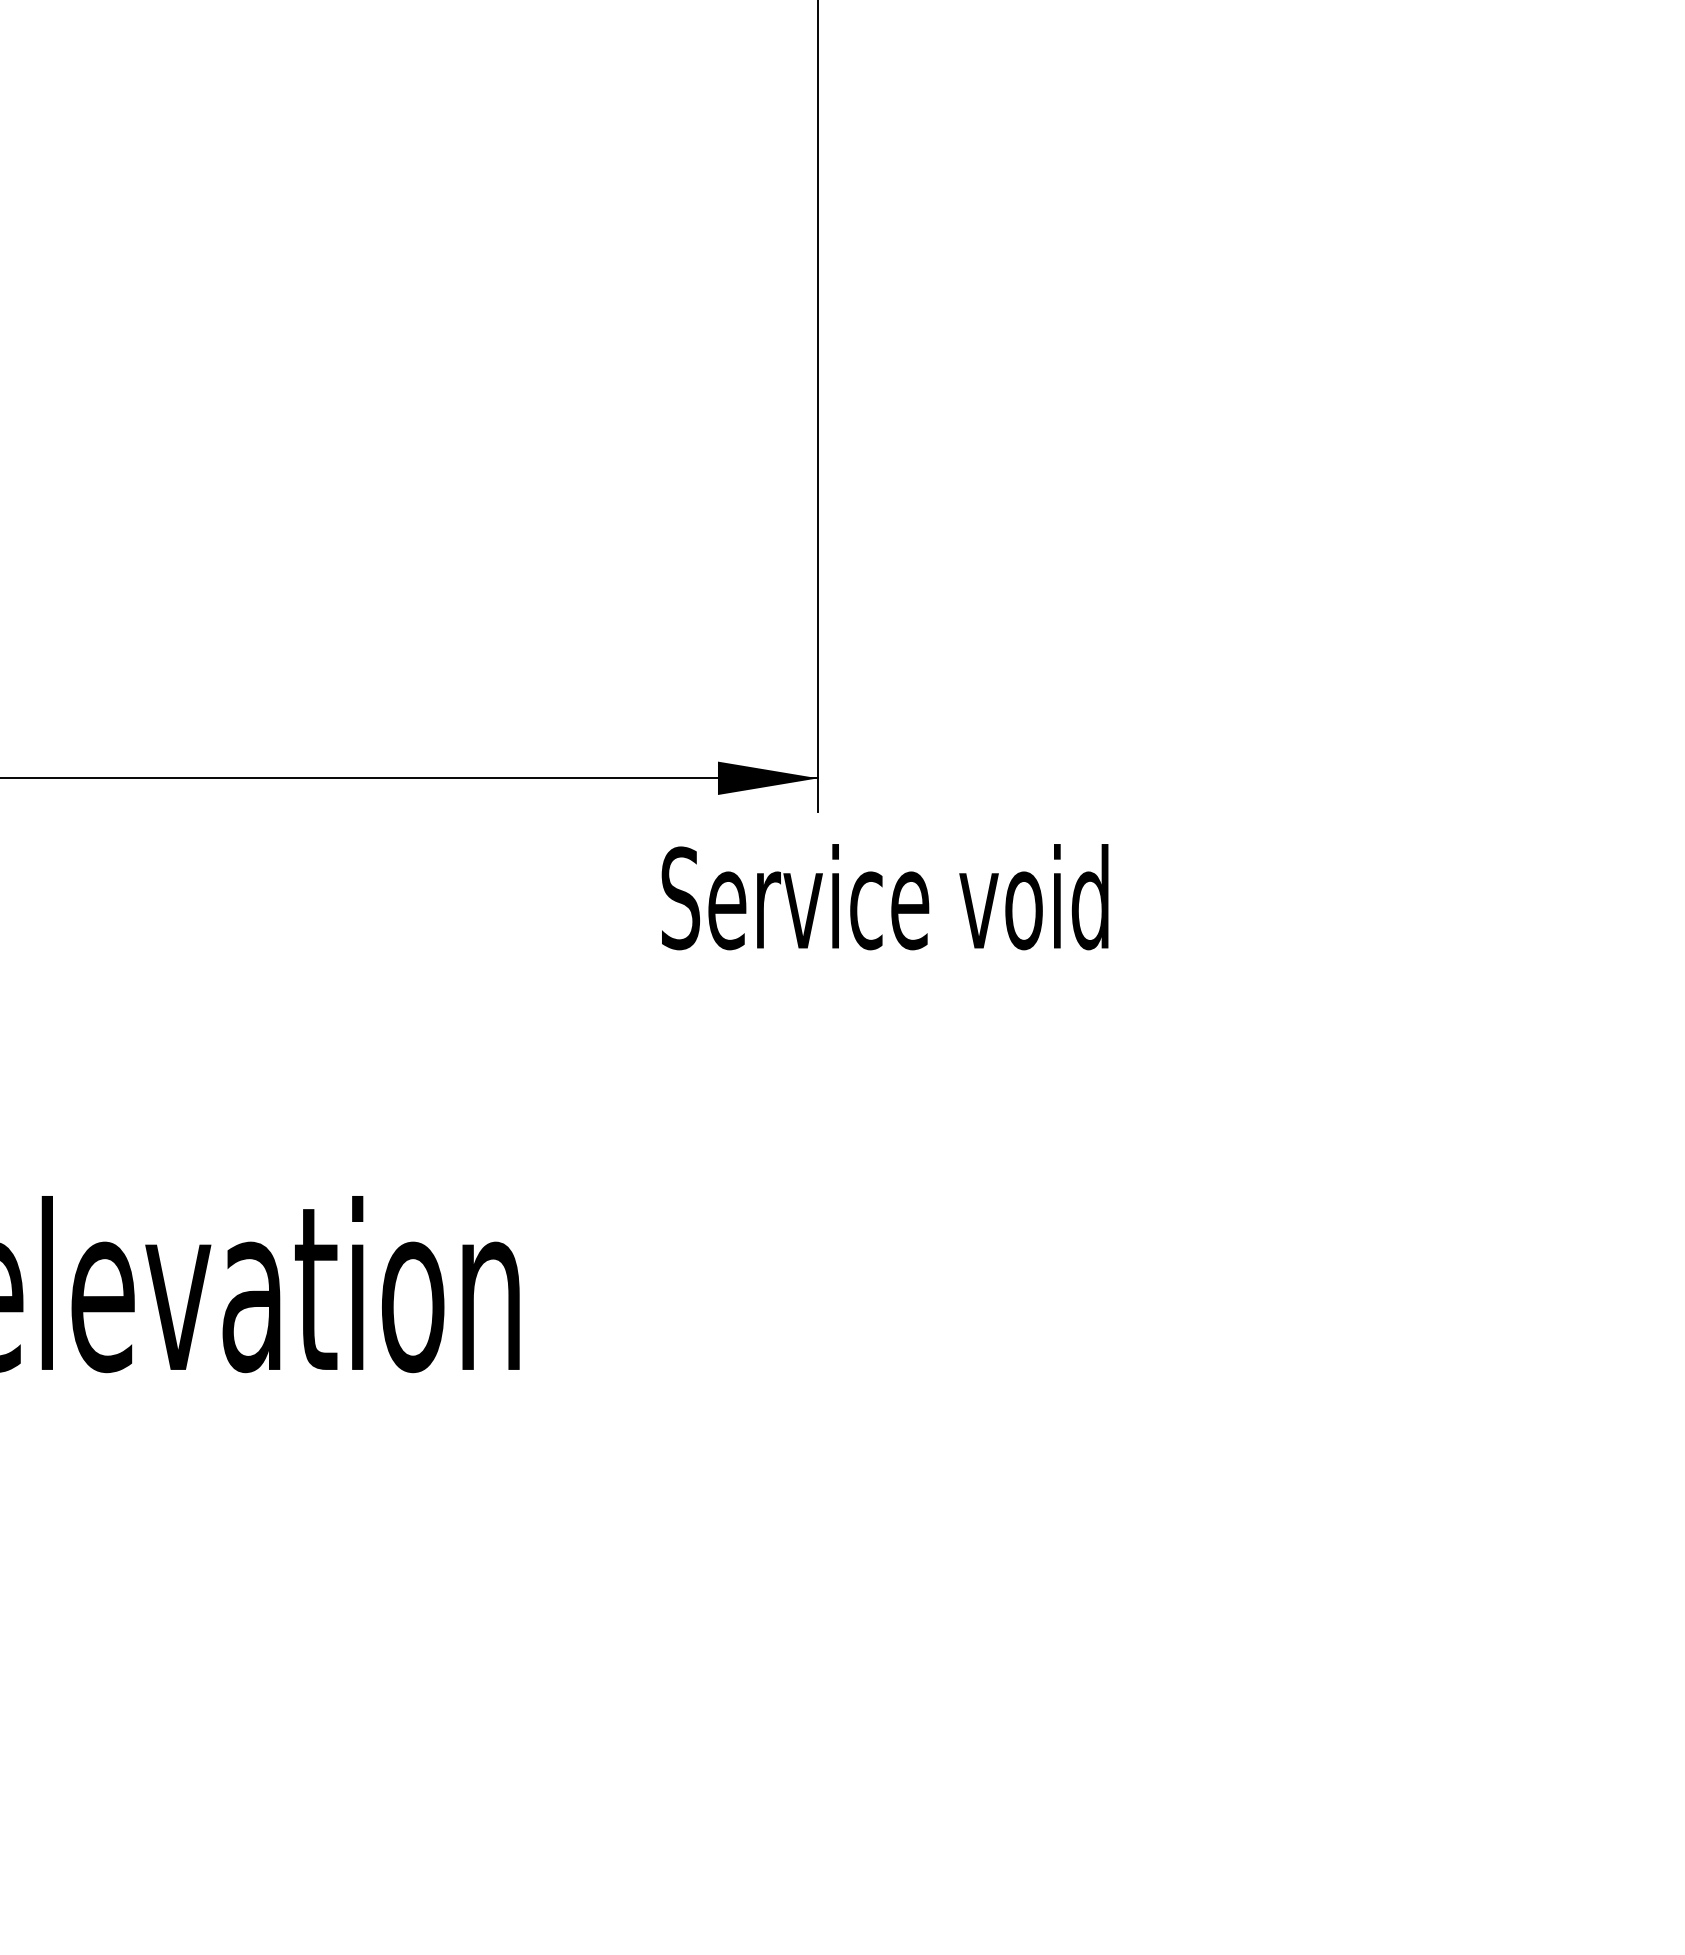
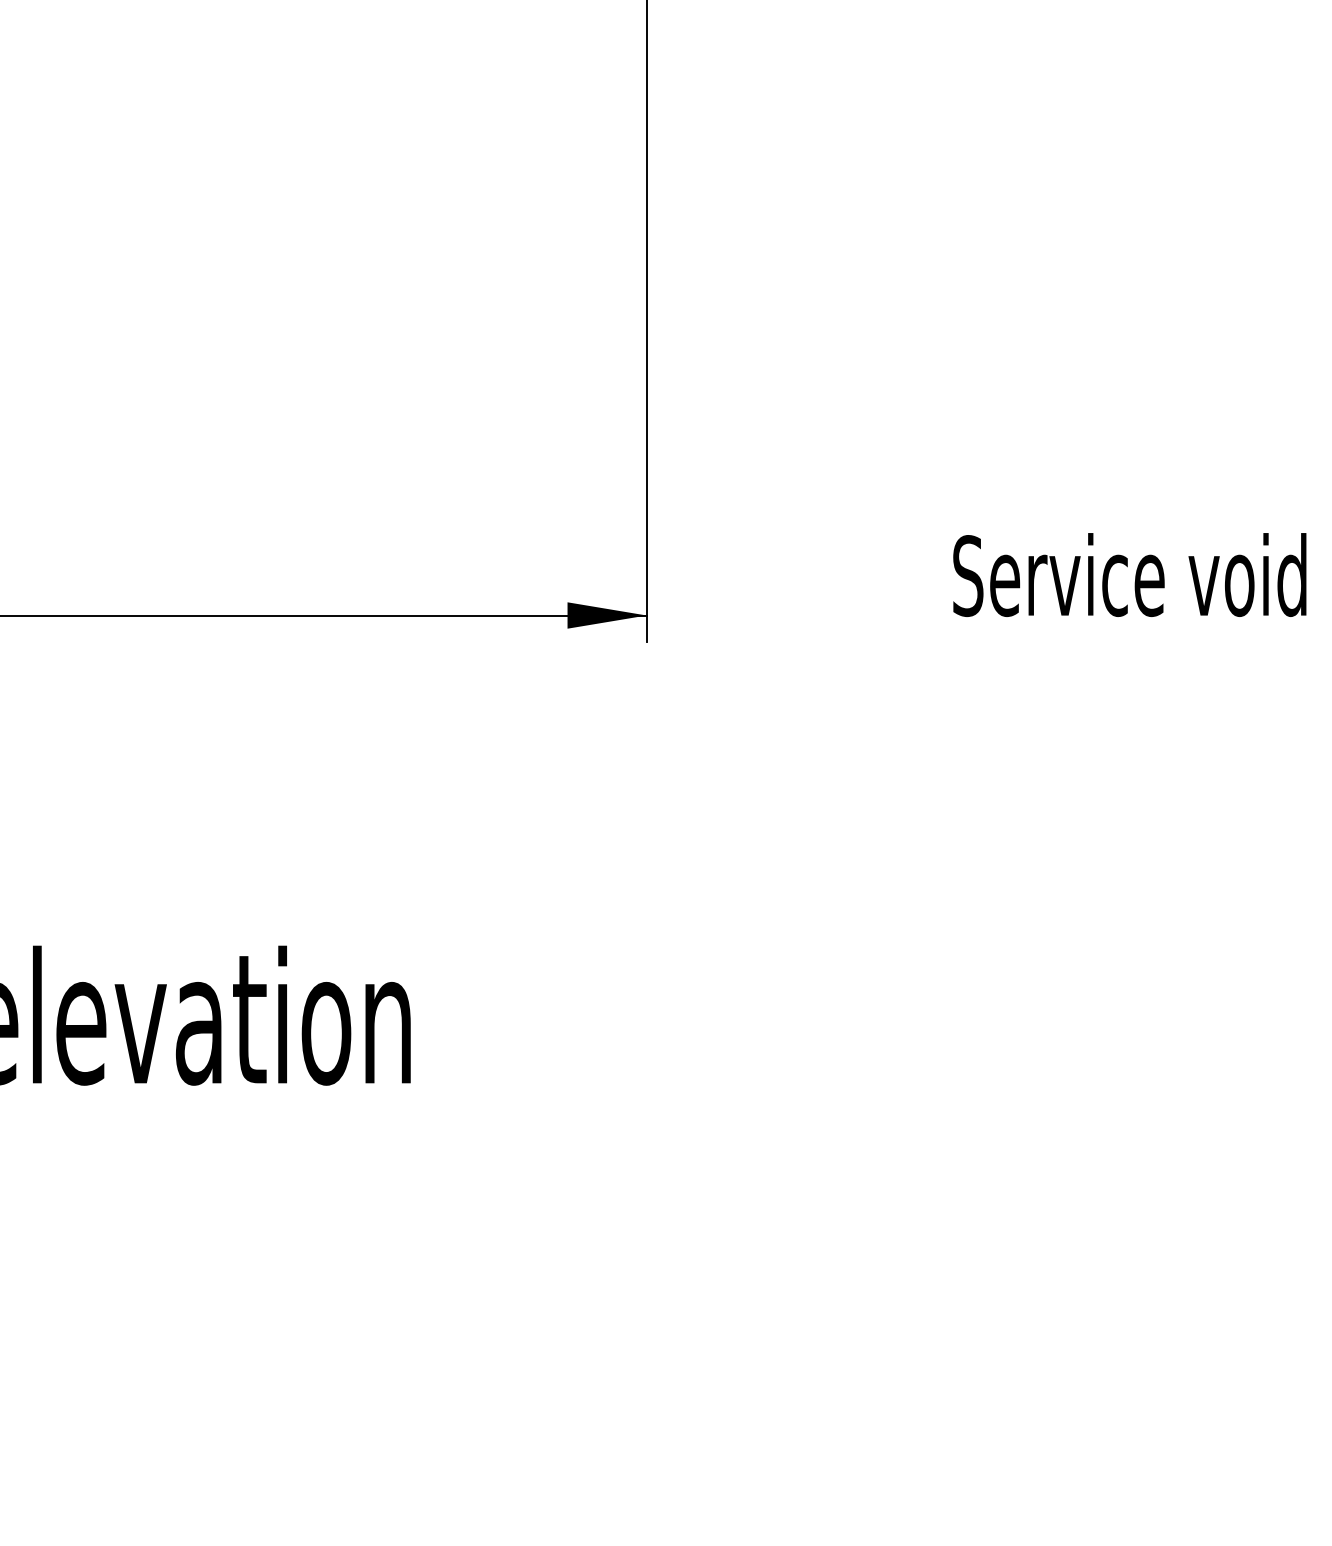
text: (884, 897) -> (1129, 575), moved

